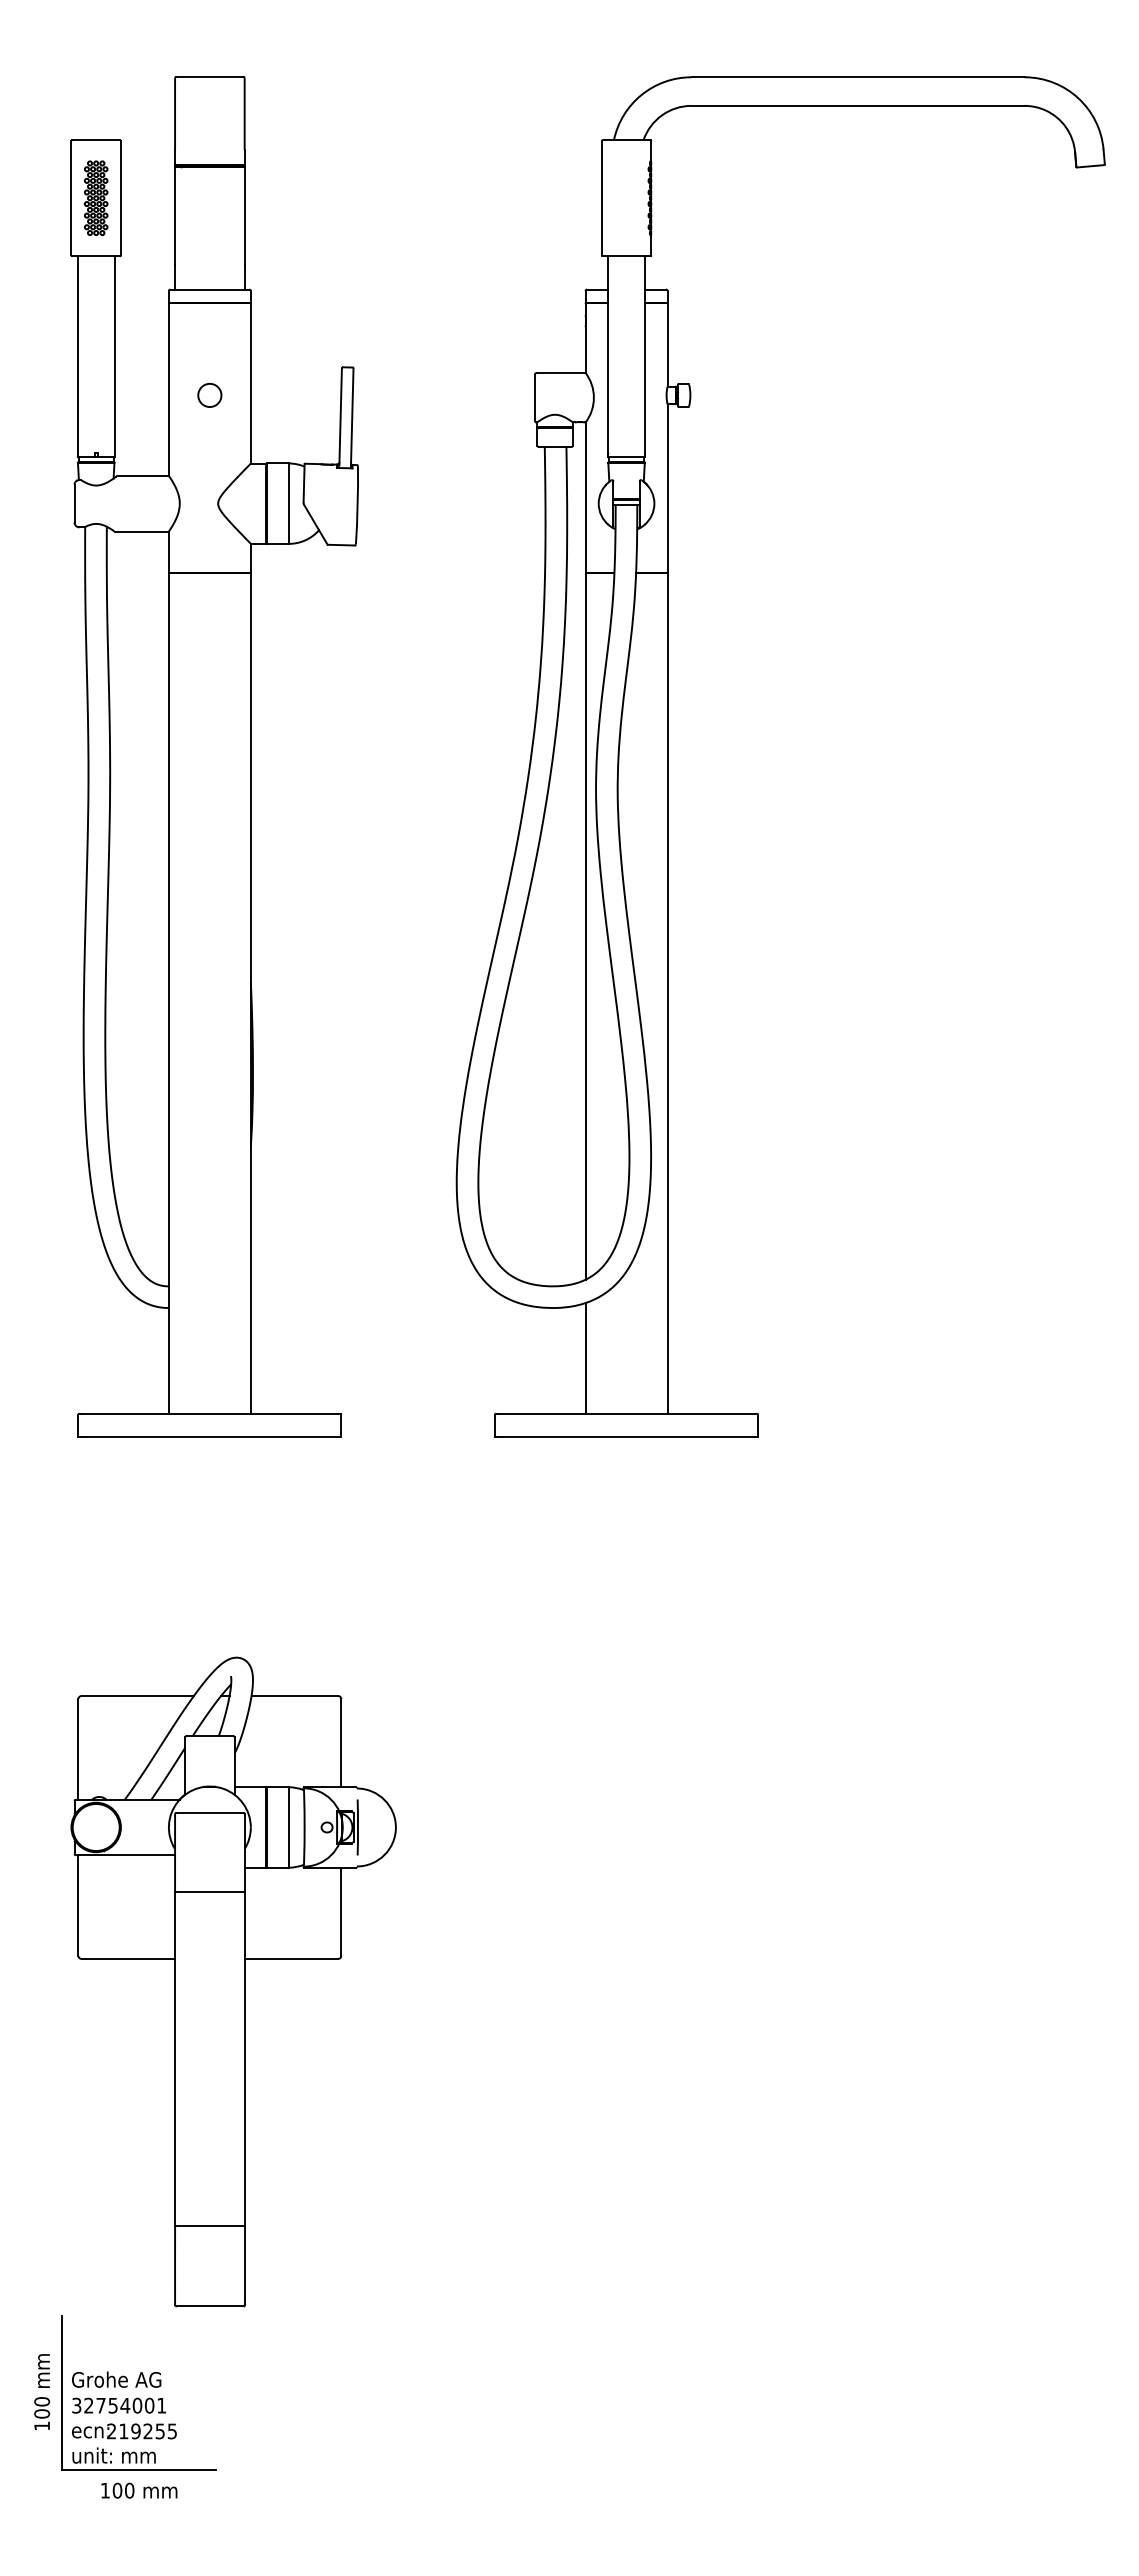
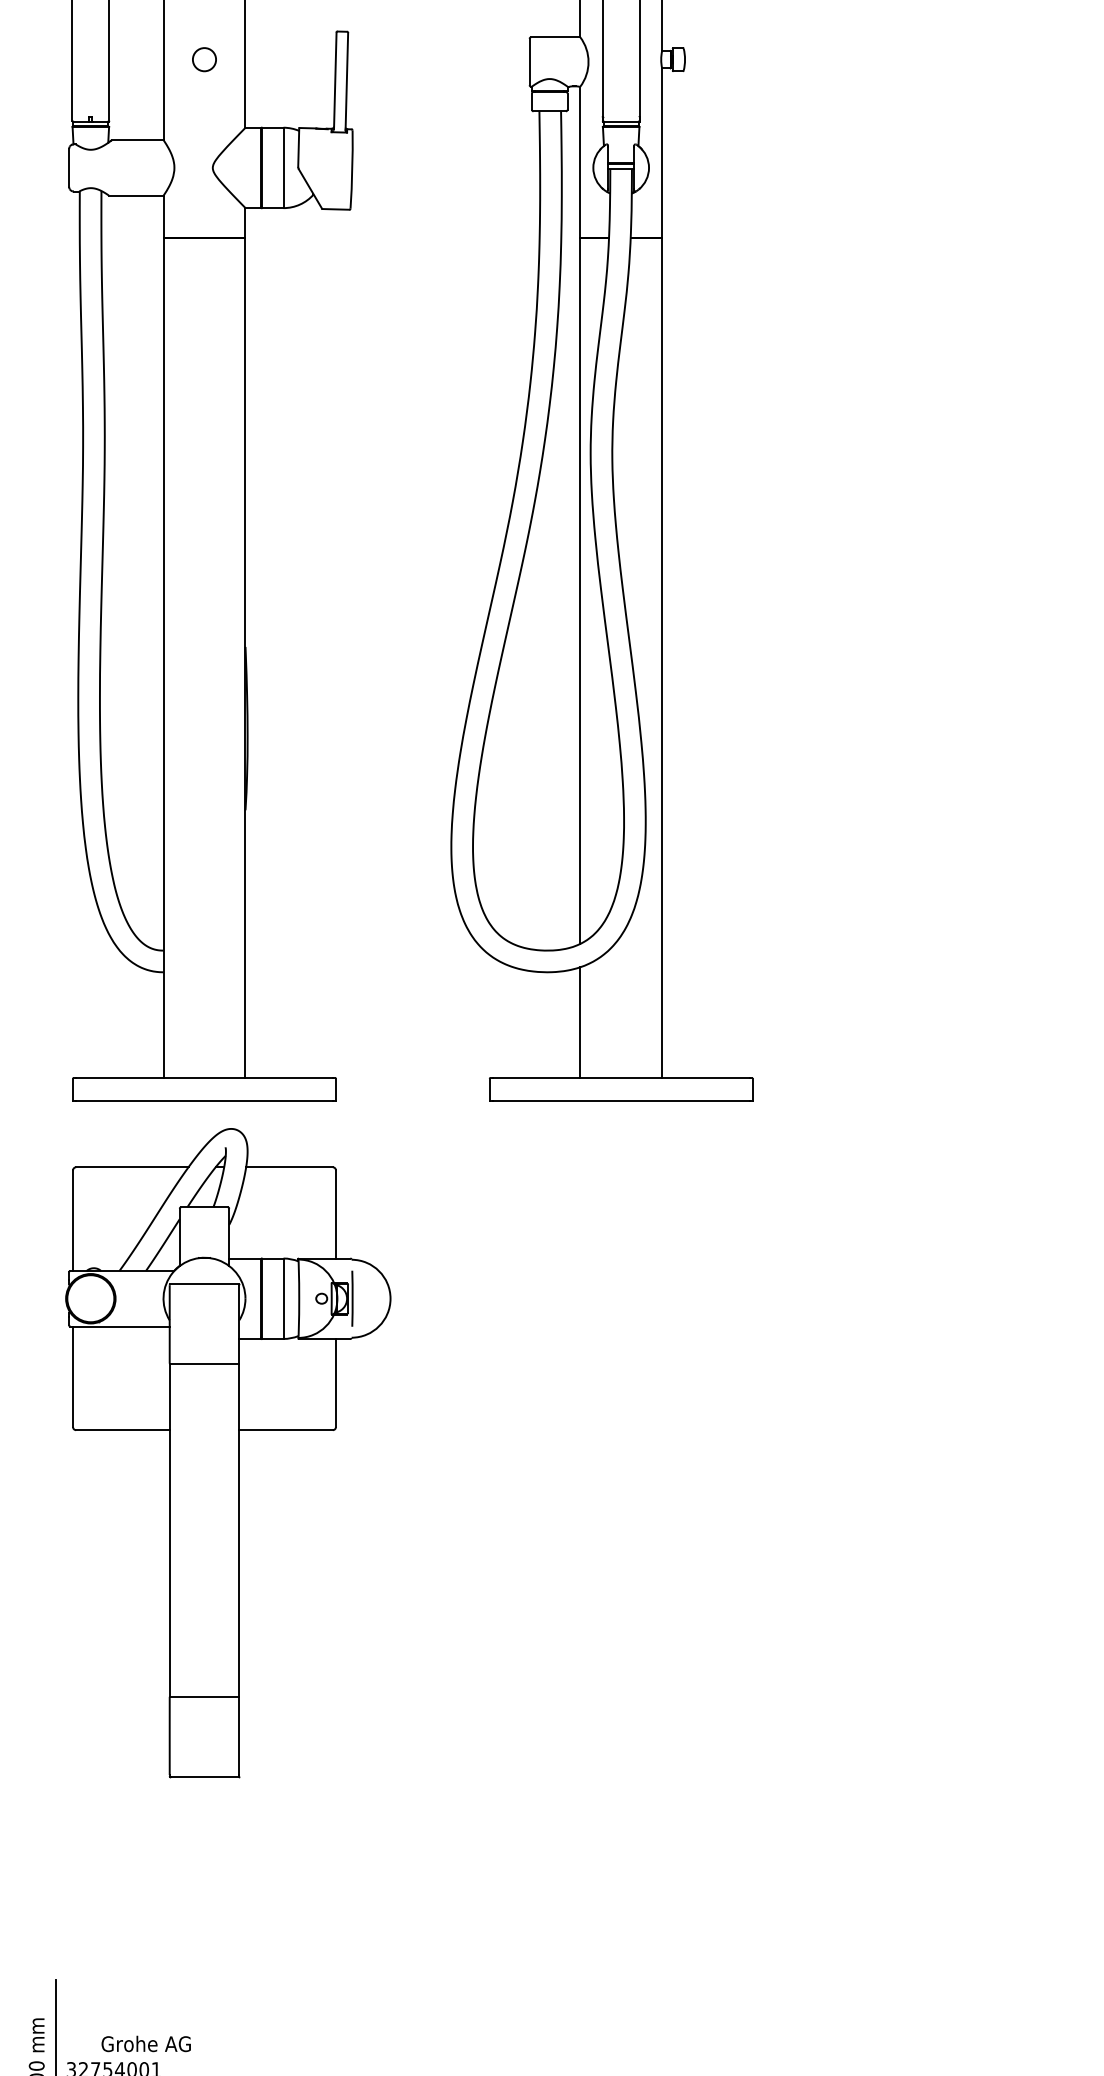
part: (233, 1981) -> (228, 1452), moved
text: (116, 2379) -> (146, 2043), moved

